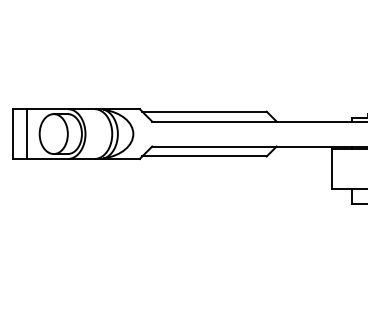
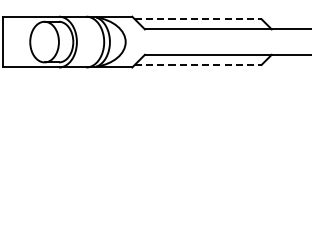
line: (205, 111) -> (199, 19), solid -> dashed
line: (27, 133) -> (17, 41), removed
line: (205, 156) -> (199, 64), solid -> dashed

